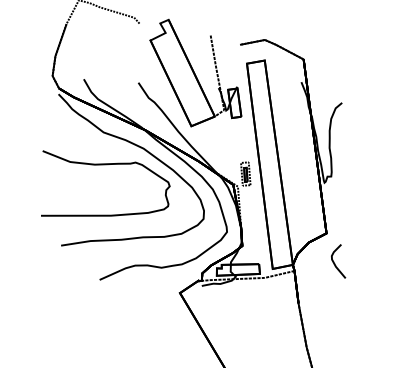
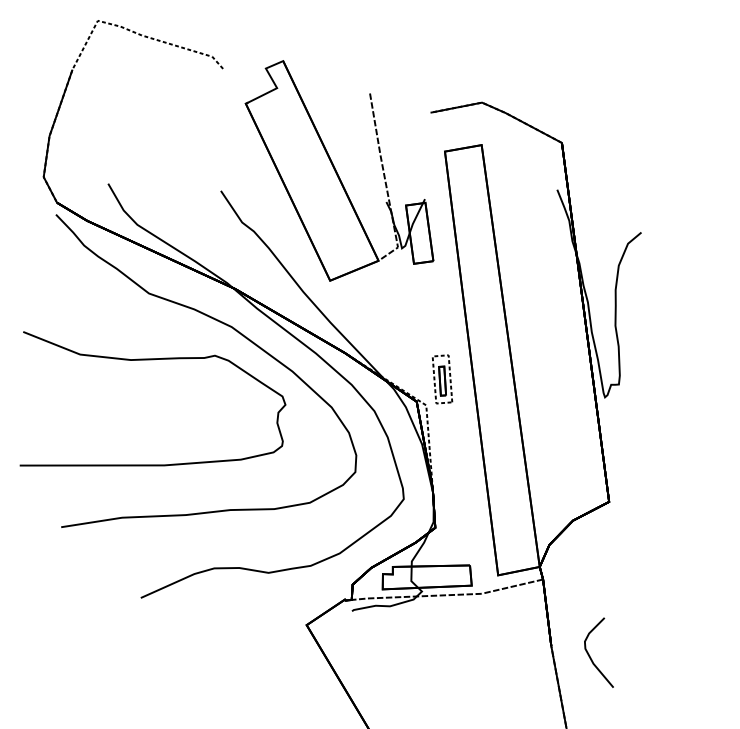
curve: (335, 263) -> (592, 656), moved

